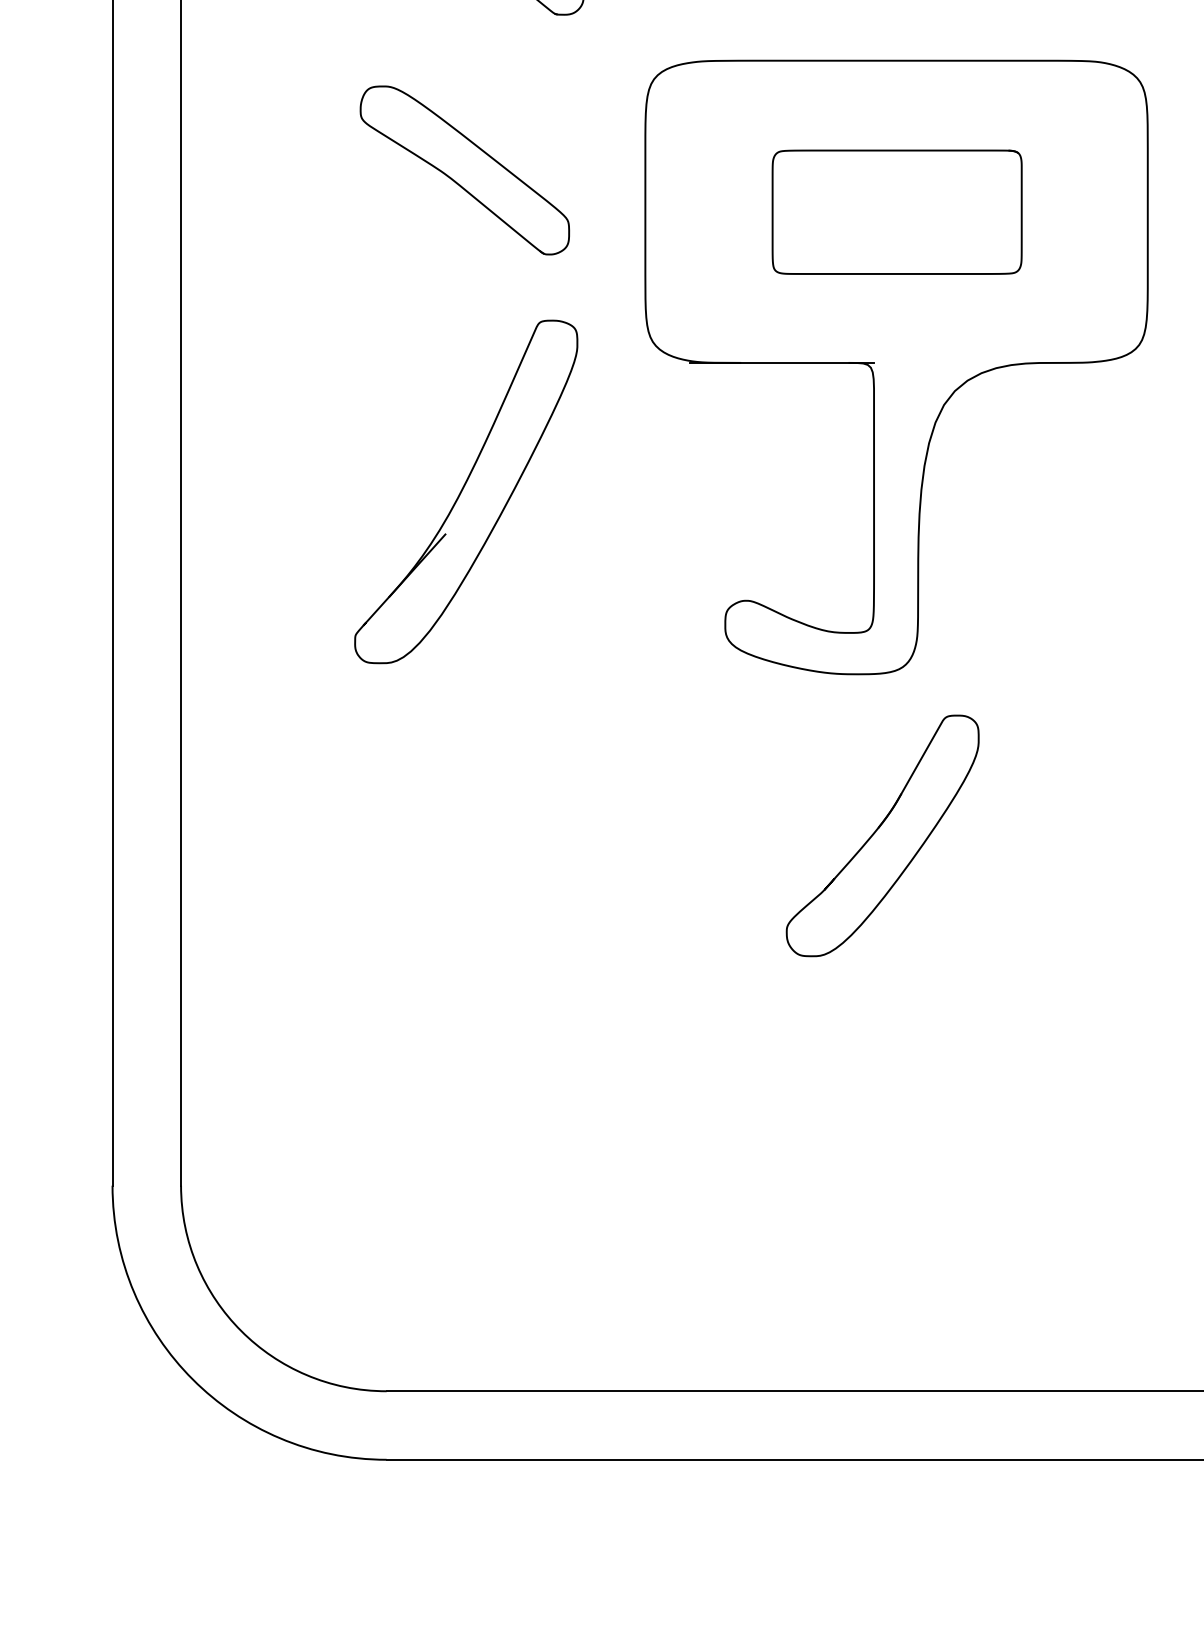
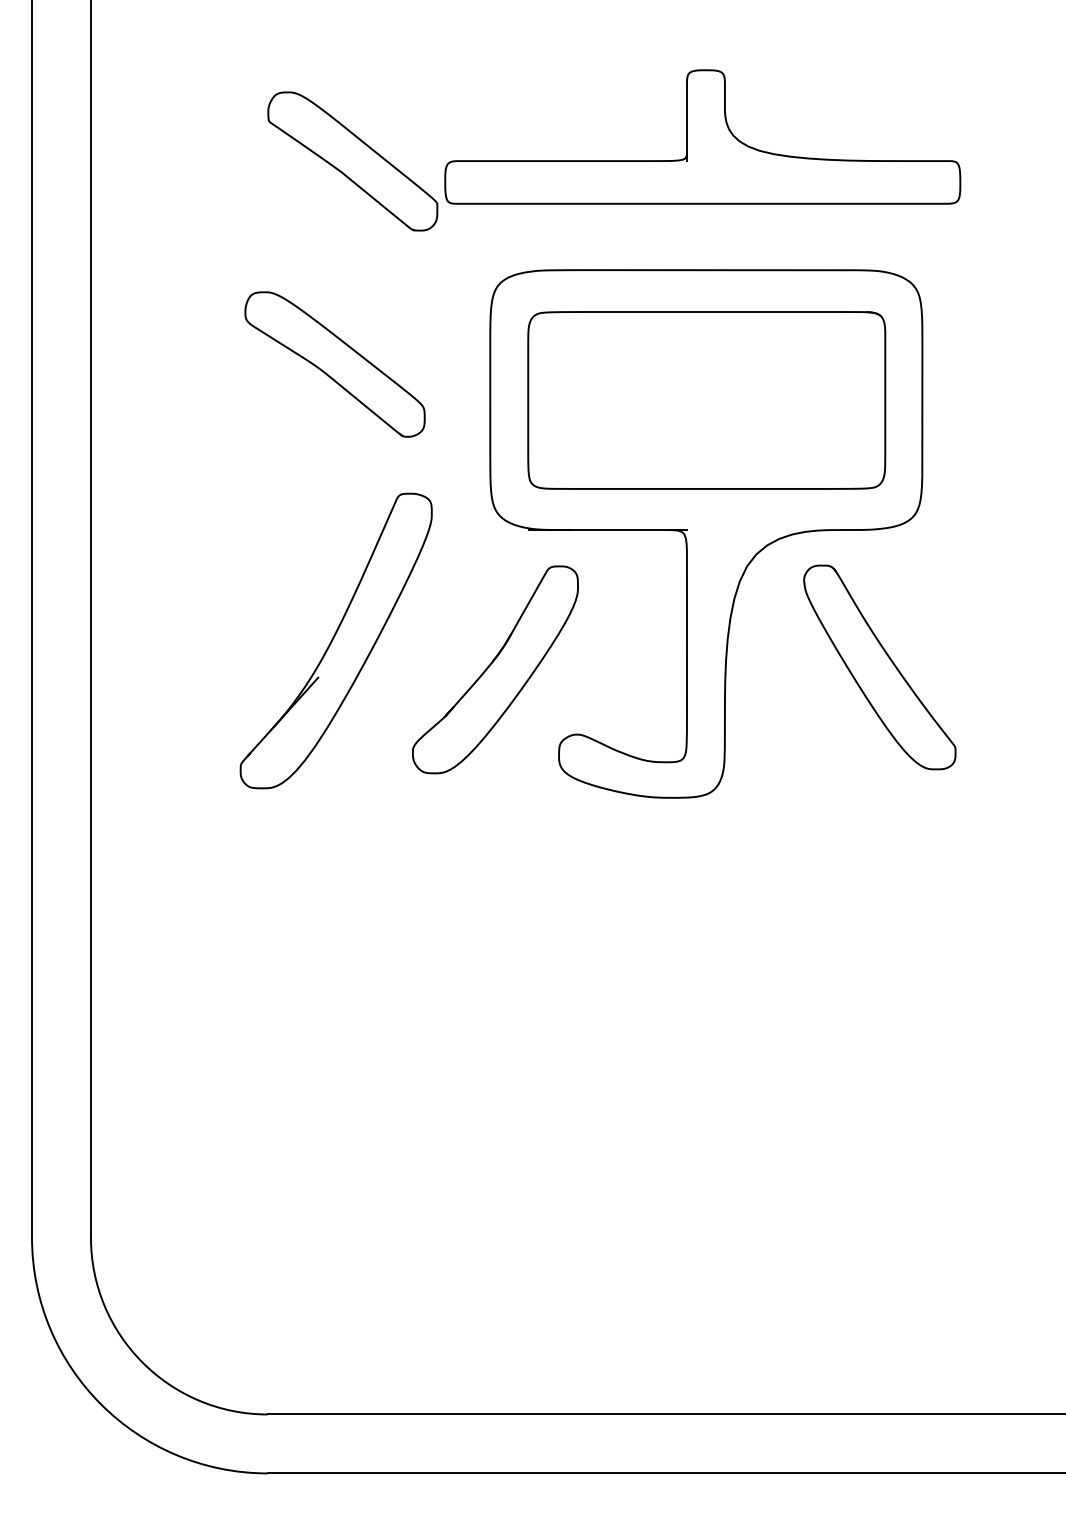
part: (896, 212) -> (706, 400), size x1.67
part: (1097, 522) -> (879, 667), added
part: (882, 835) -> (495, 669), moved

